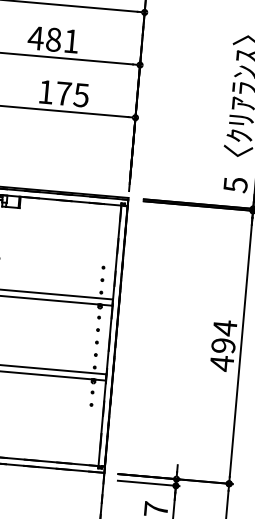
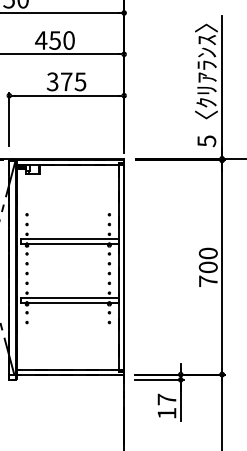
text: (61, 40) -> (61, 40), 481 -> 450
text: (45, 91) -> (52, 81), 175 -> 375
text: (222, 345) -> (207, 267), 494 -> 700

